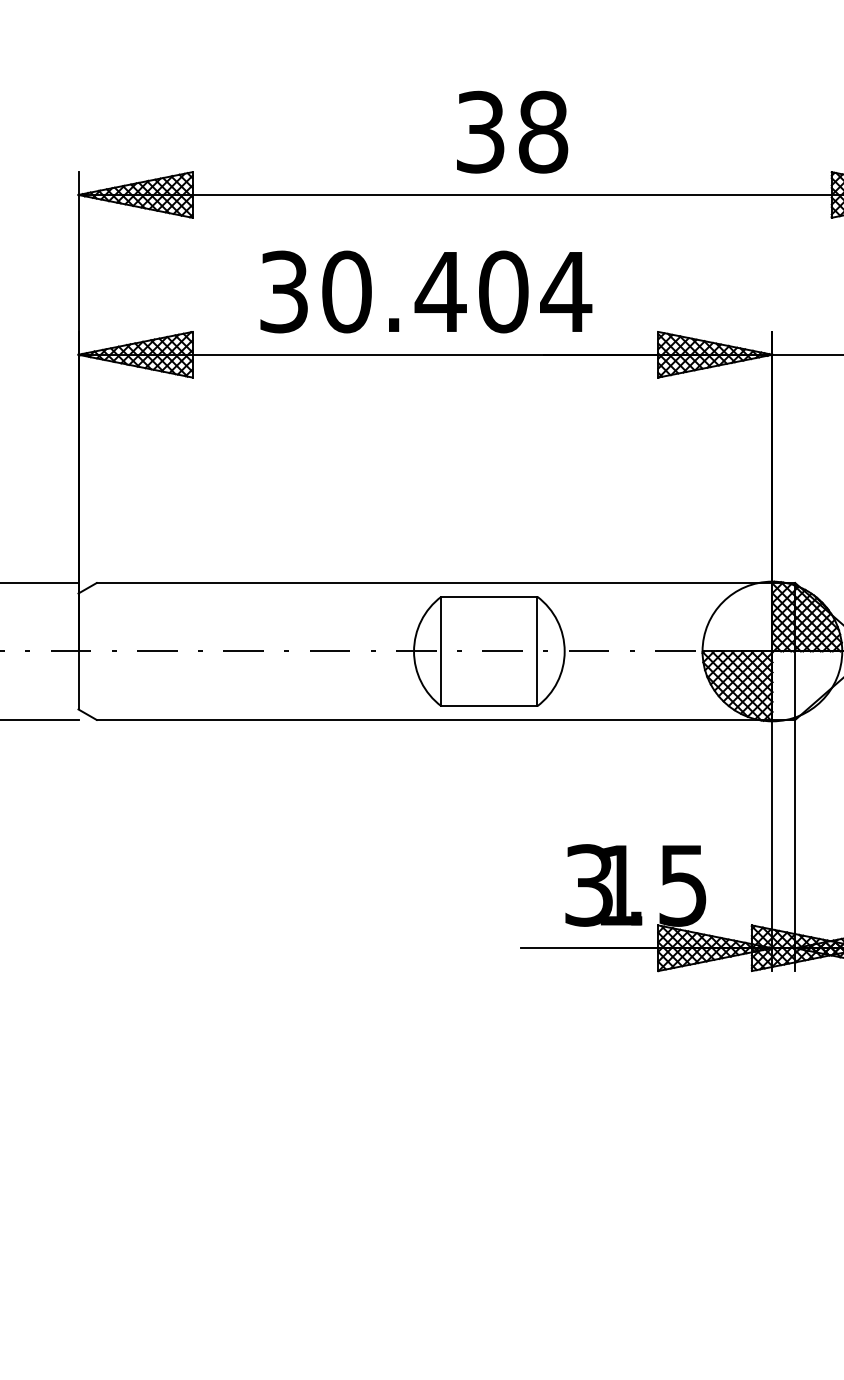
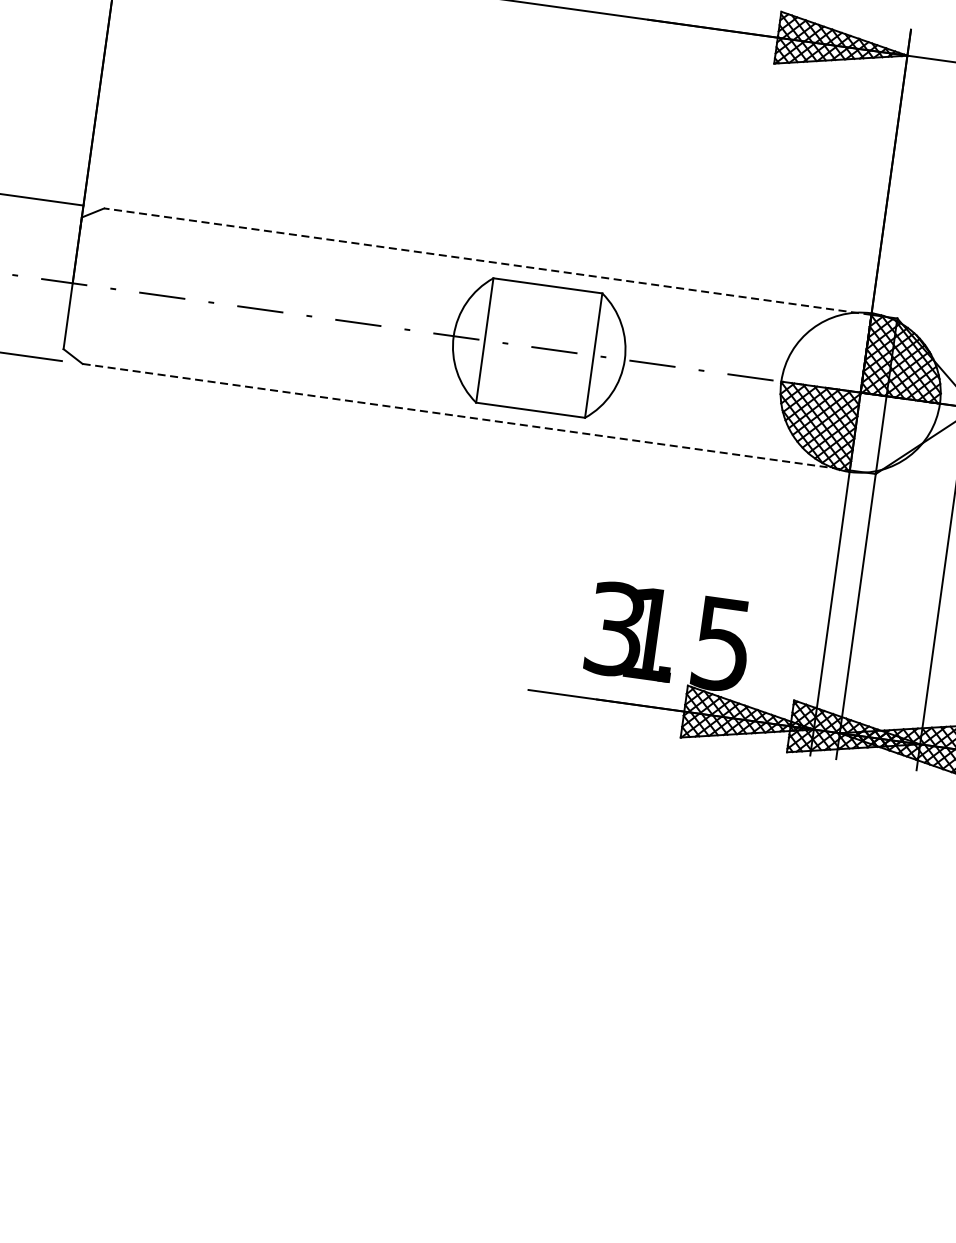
line: (434, 583) -> (487, 262), solid -> dashed
line: (434, 719) -> (466, 416), solid -> dashed

